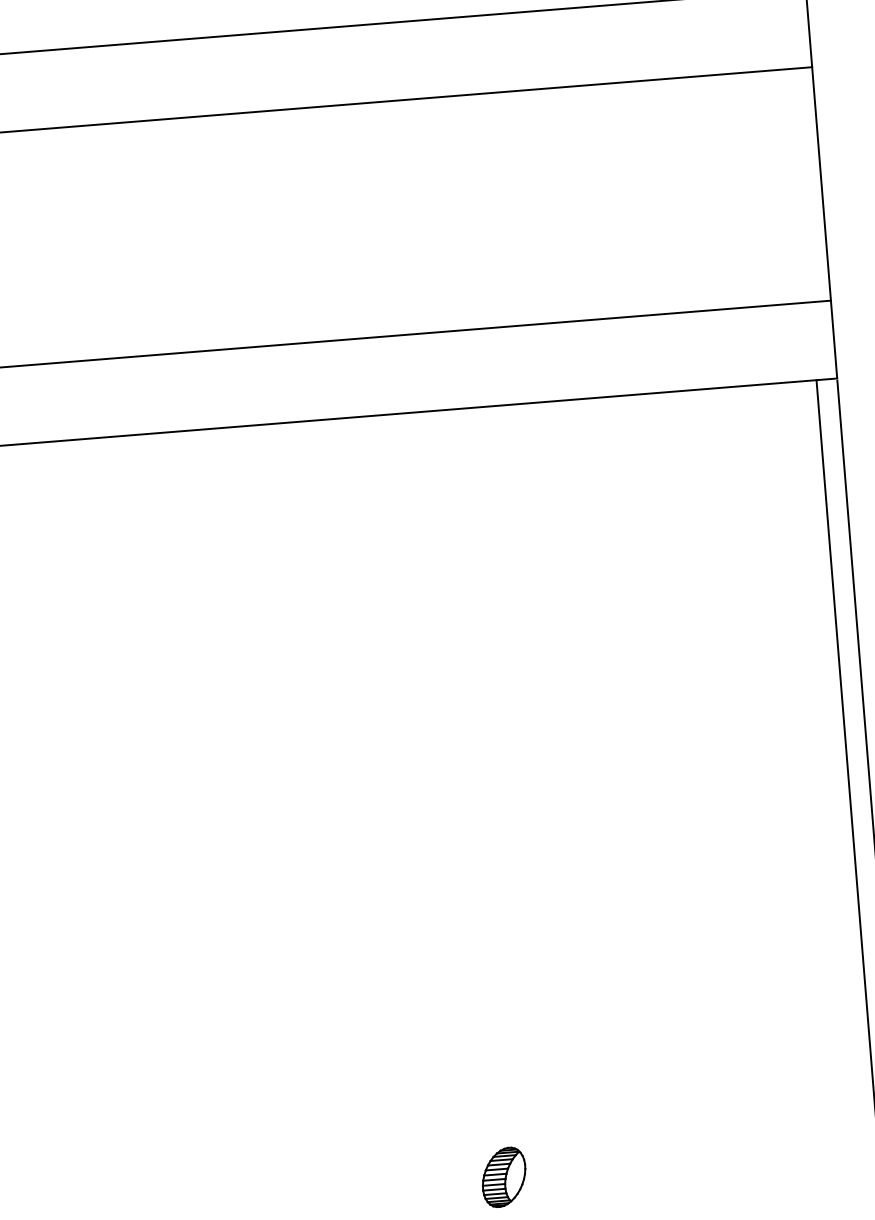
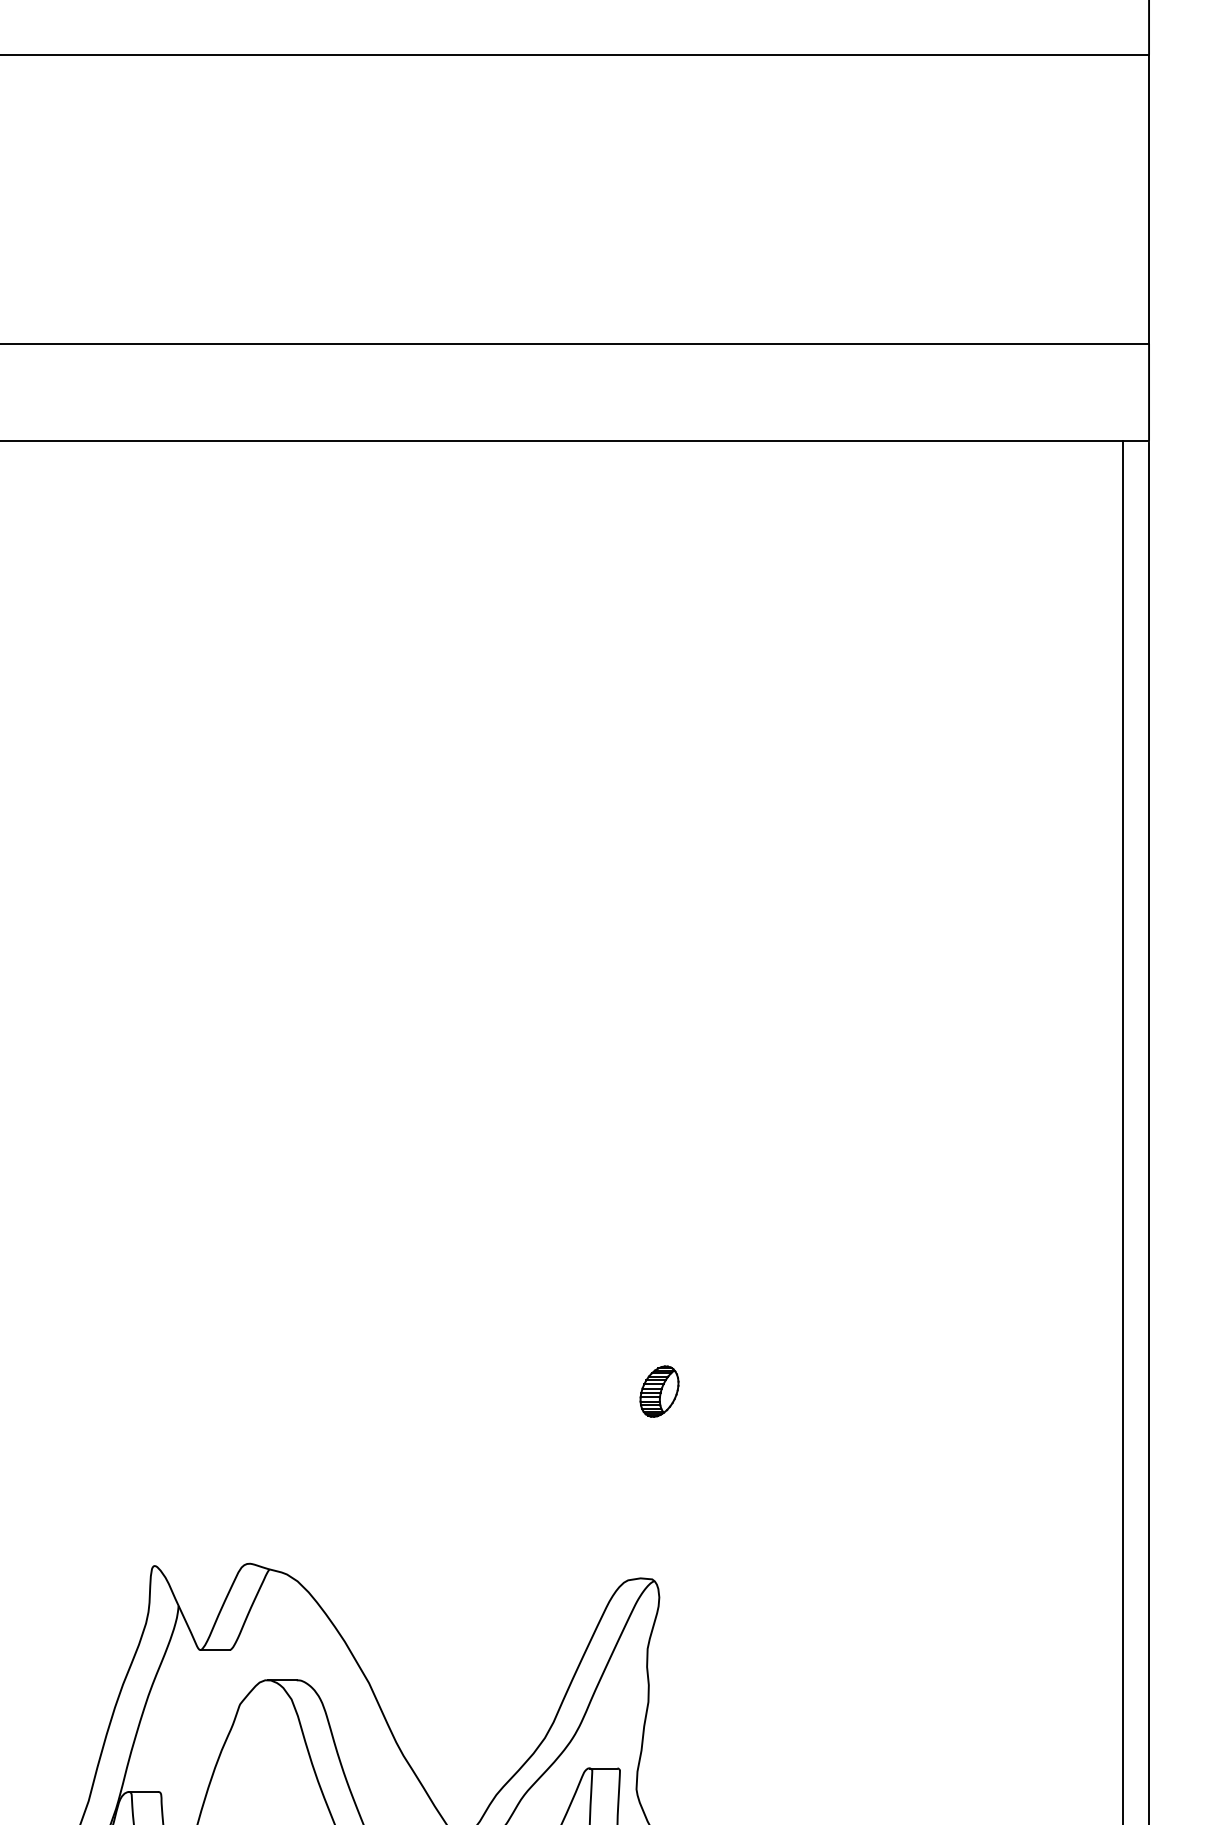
part: (504, 1177) -> (659, 1391), size x0.7

